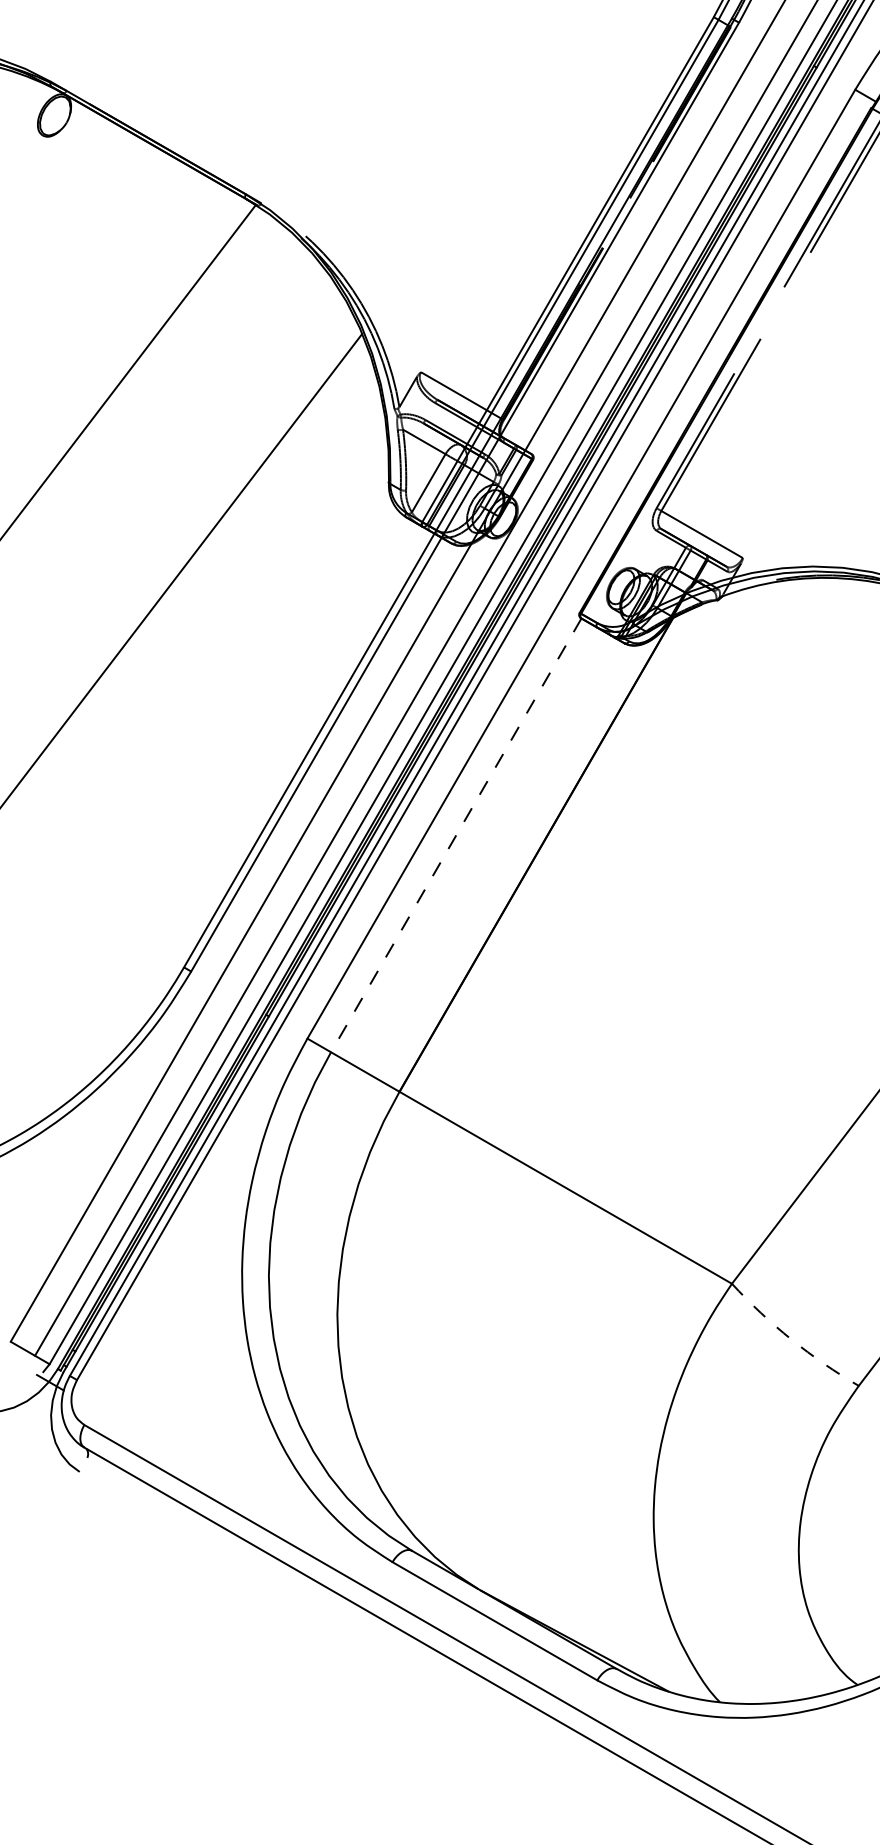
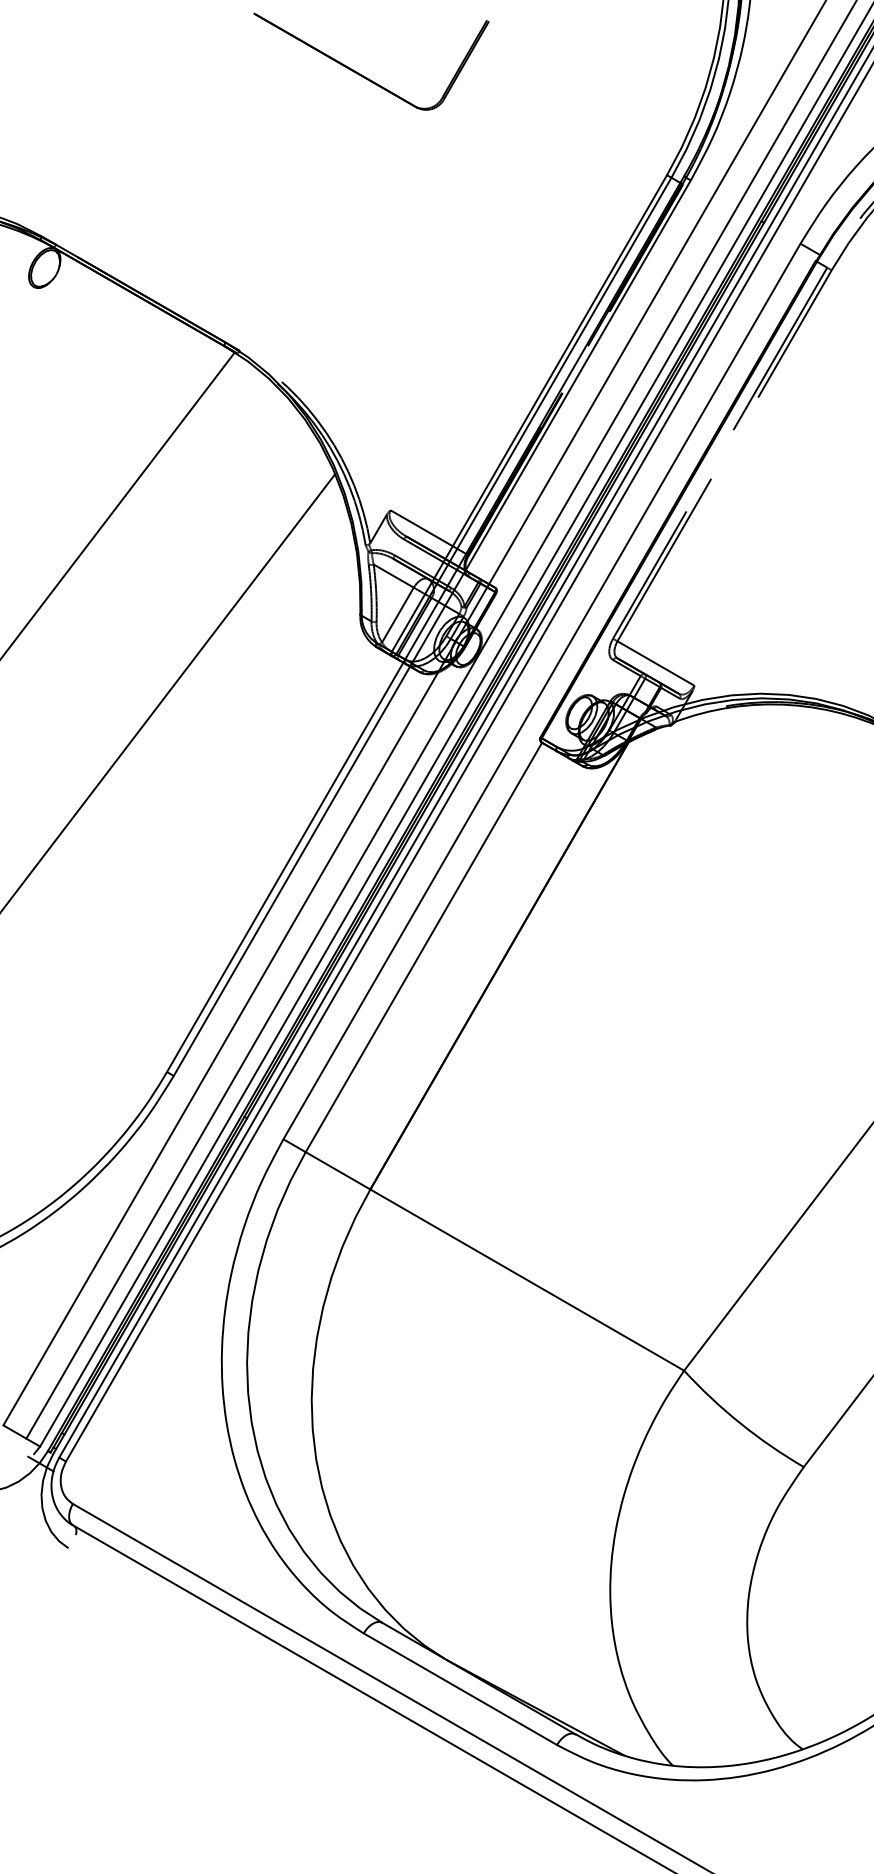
line: (455, 835) -> (423, 947), dashed -> solid
arc: (791, 1339) -> (740, 1423), dashed -> solid

